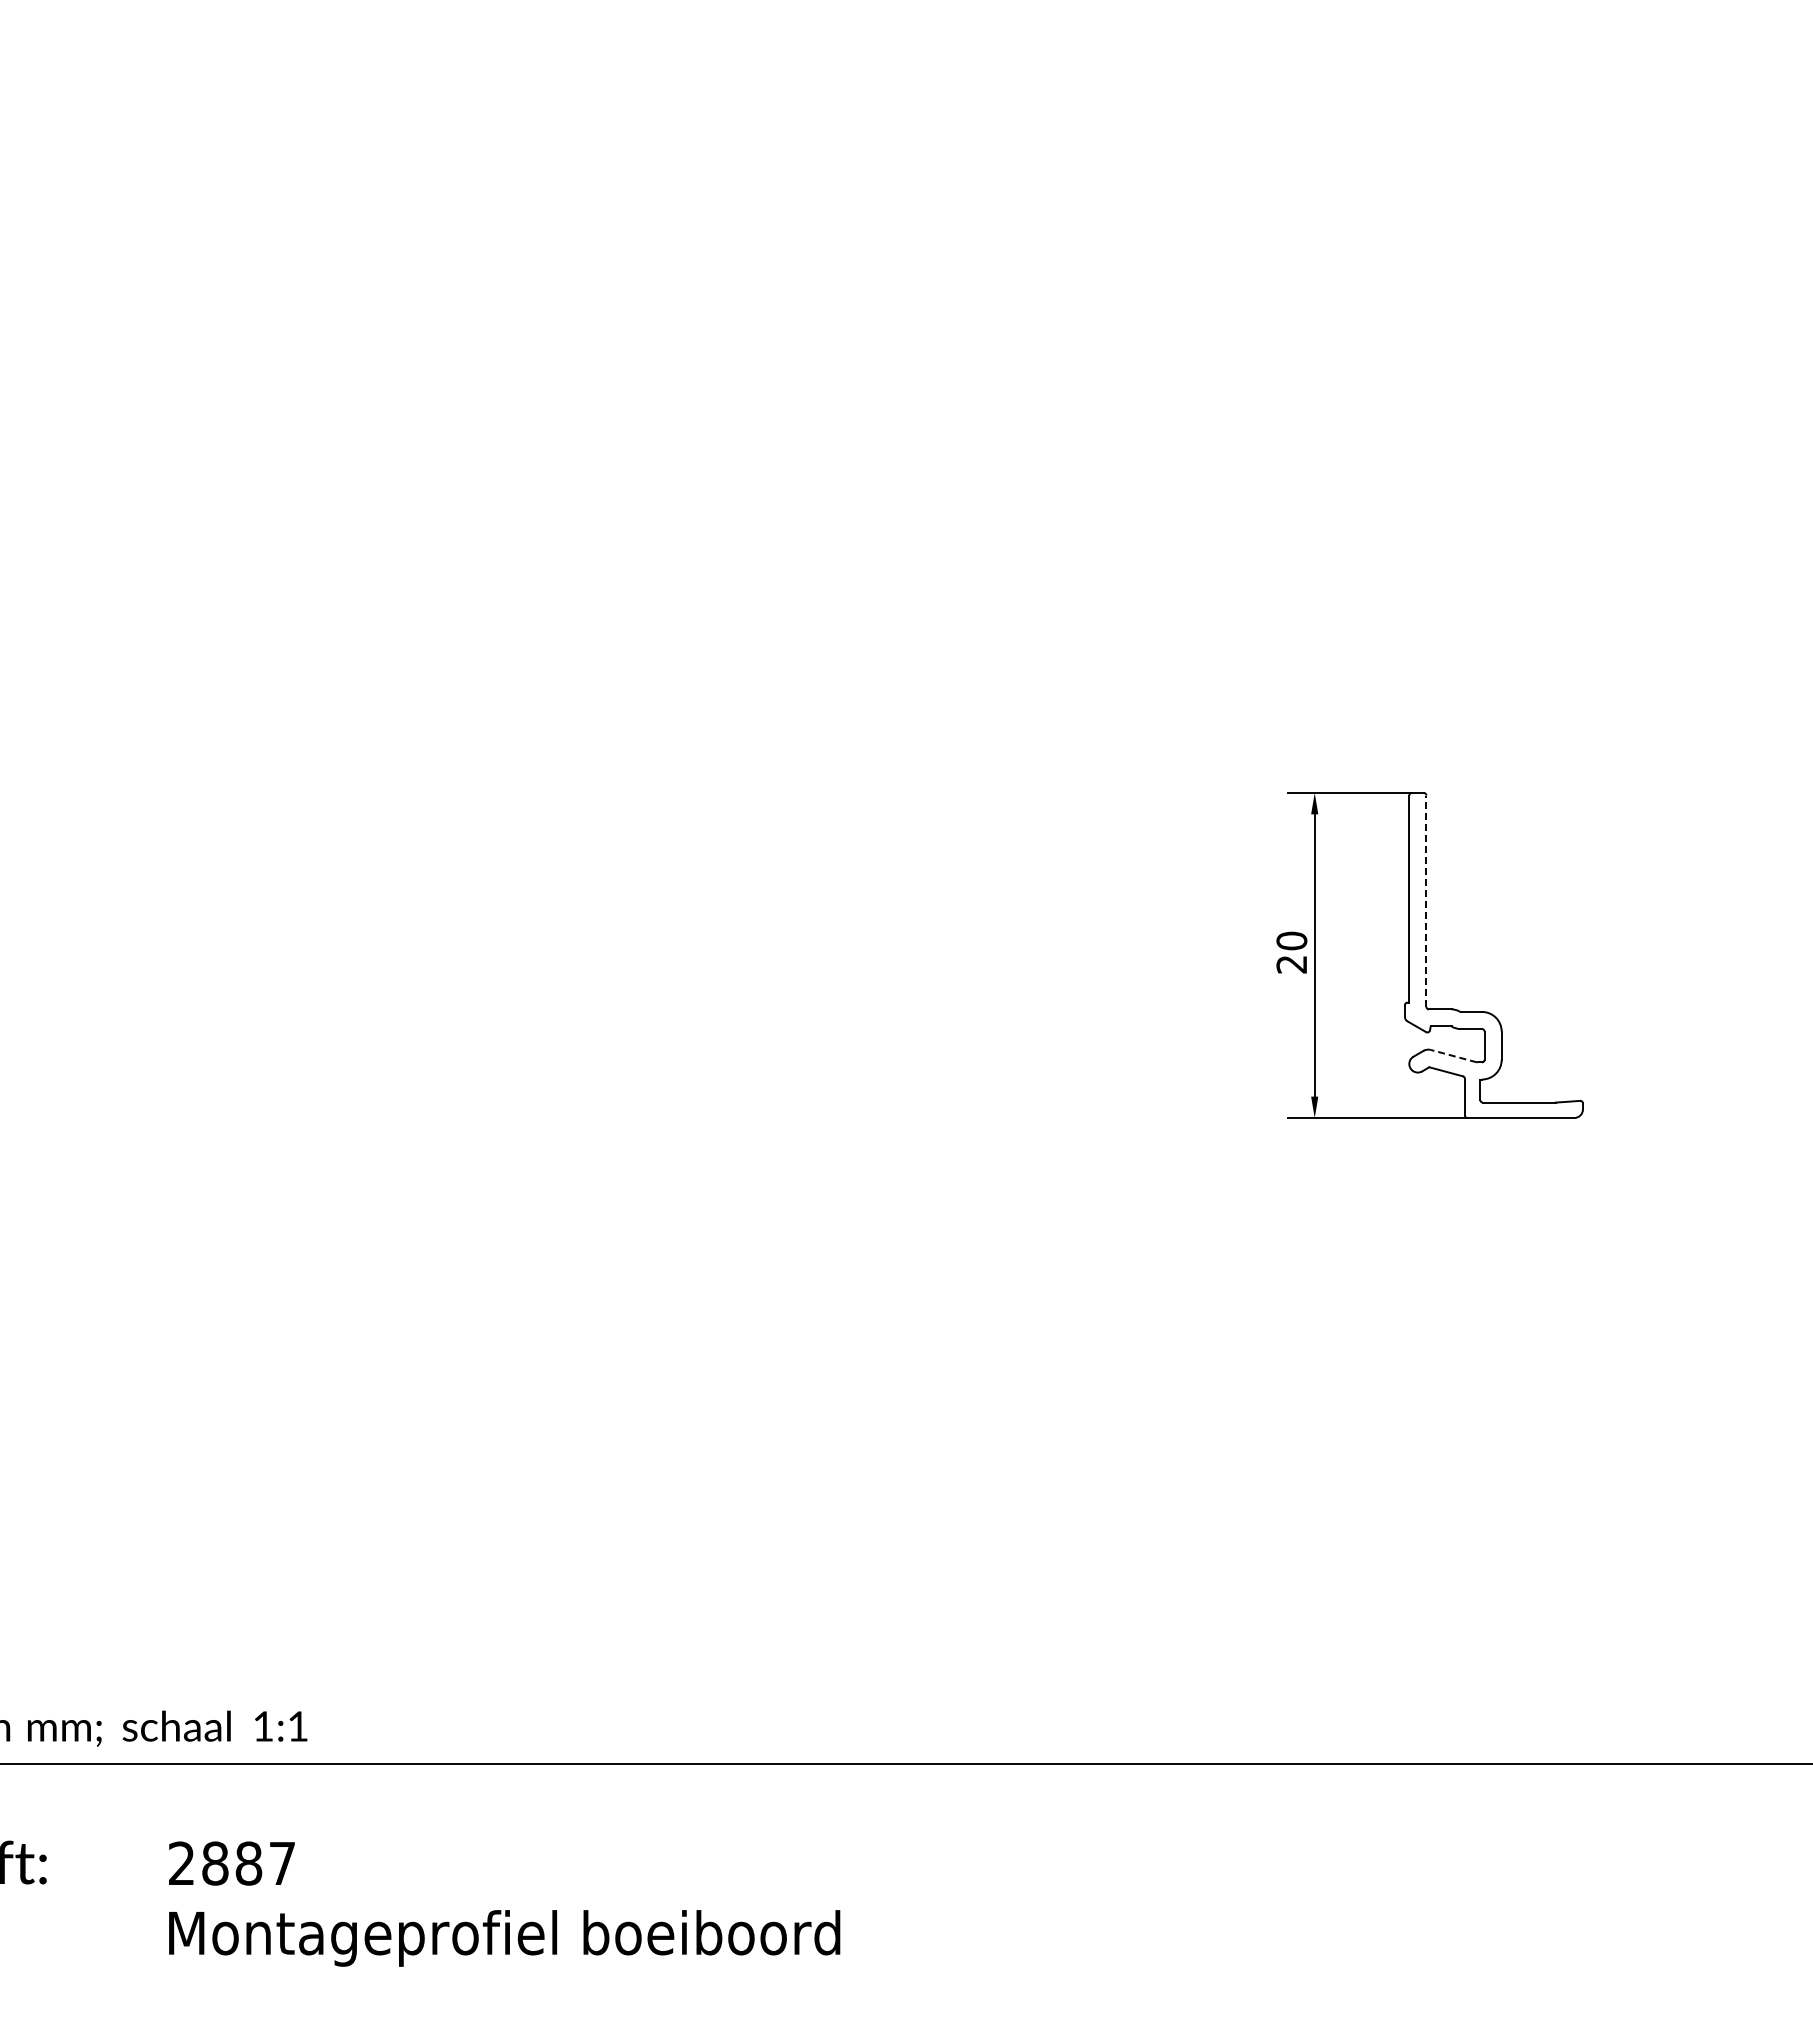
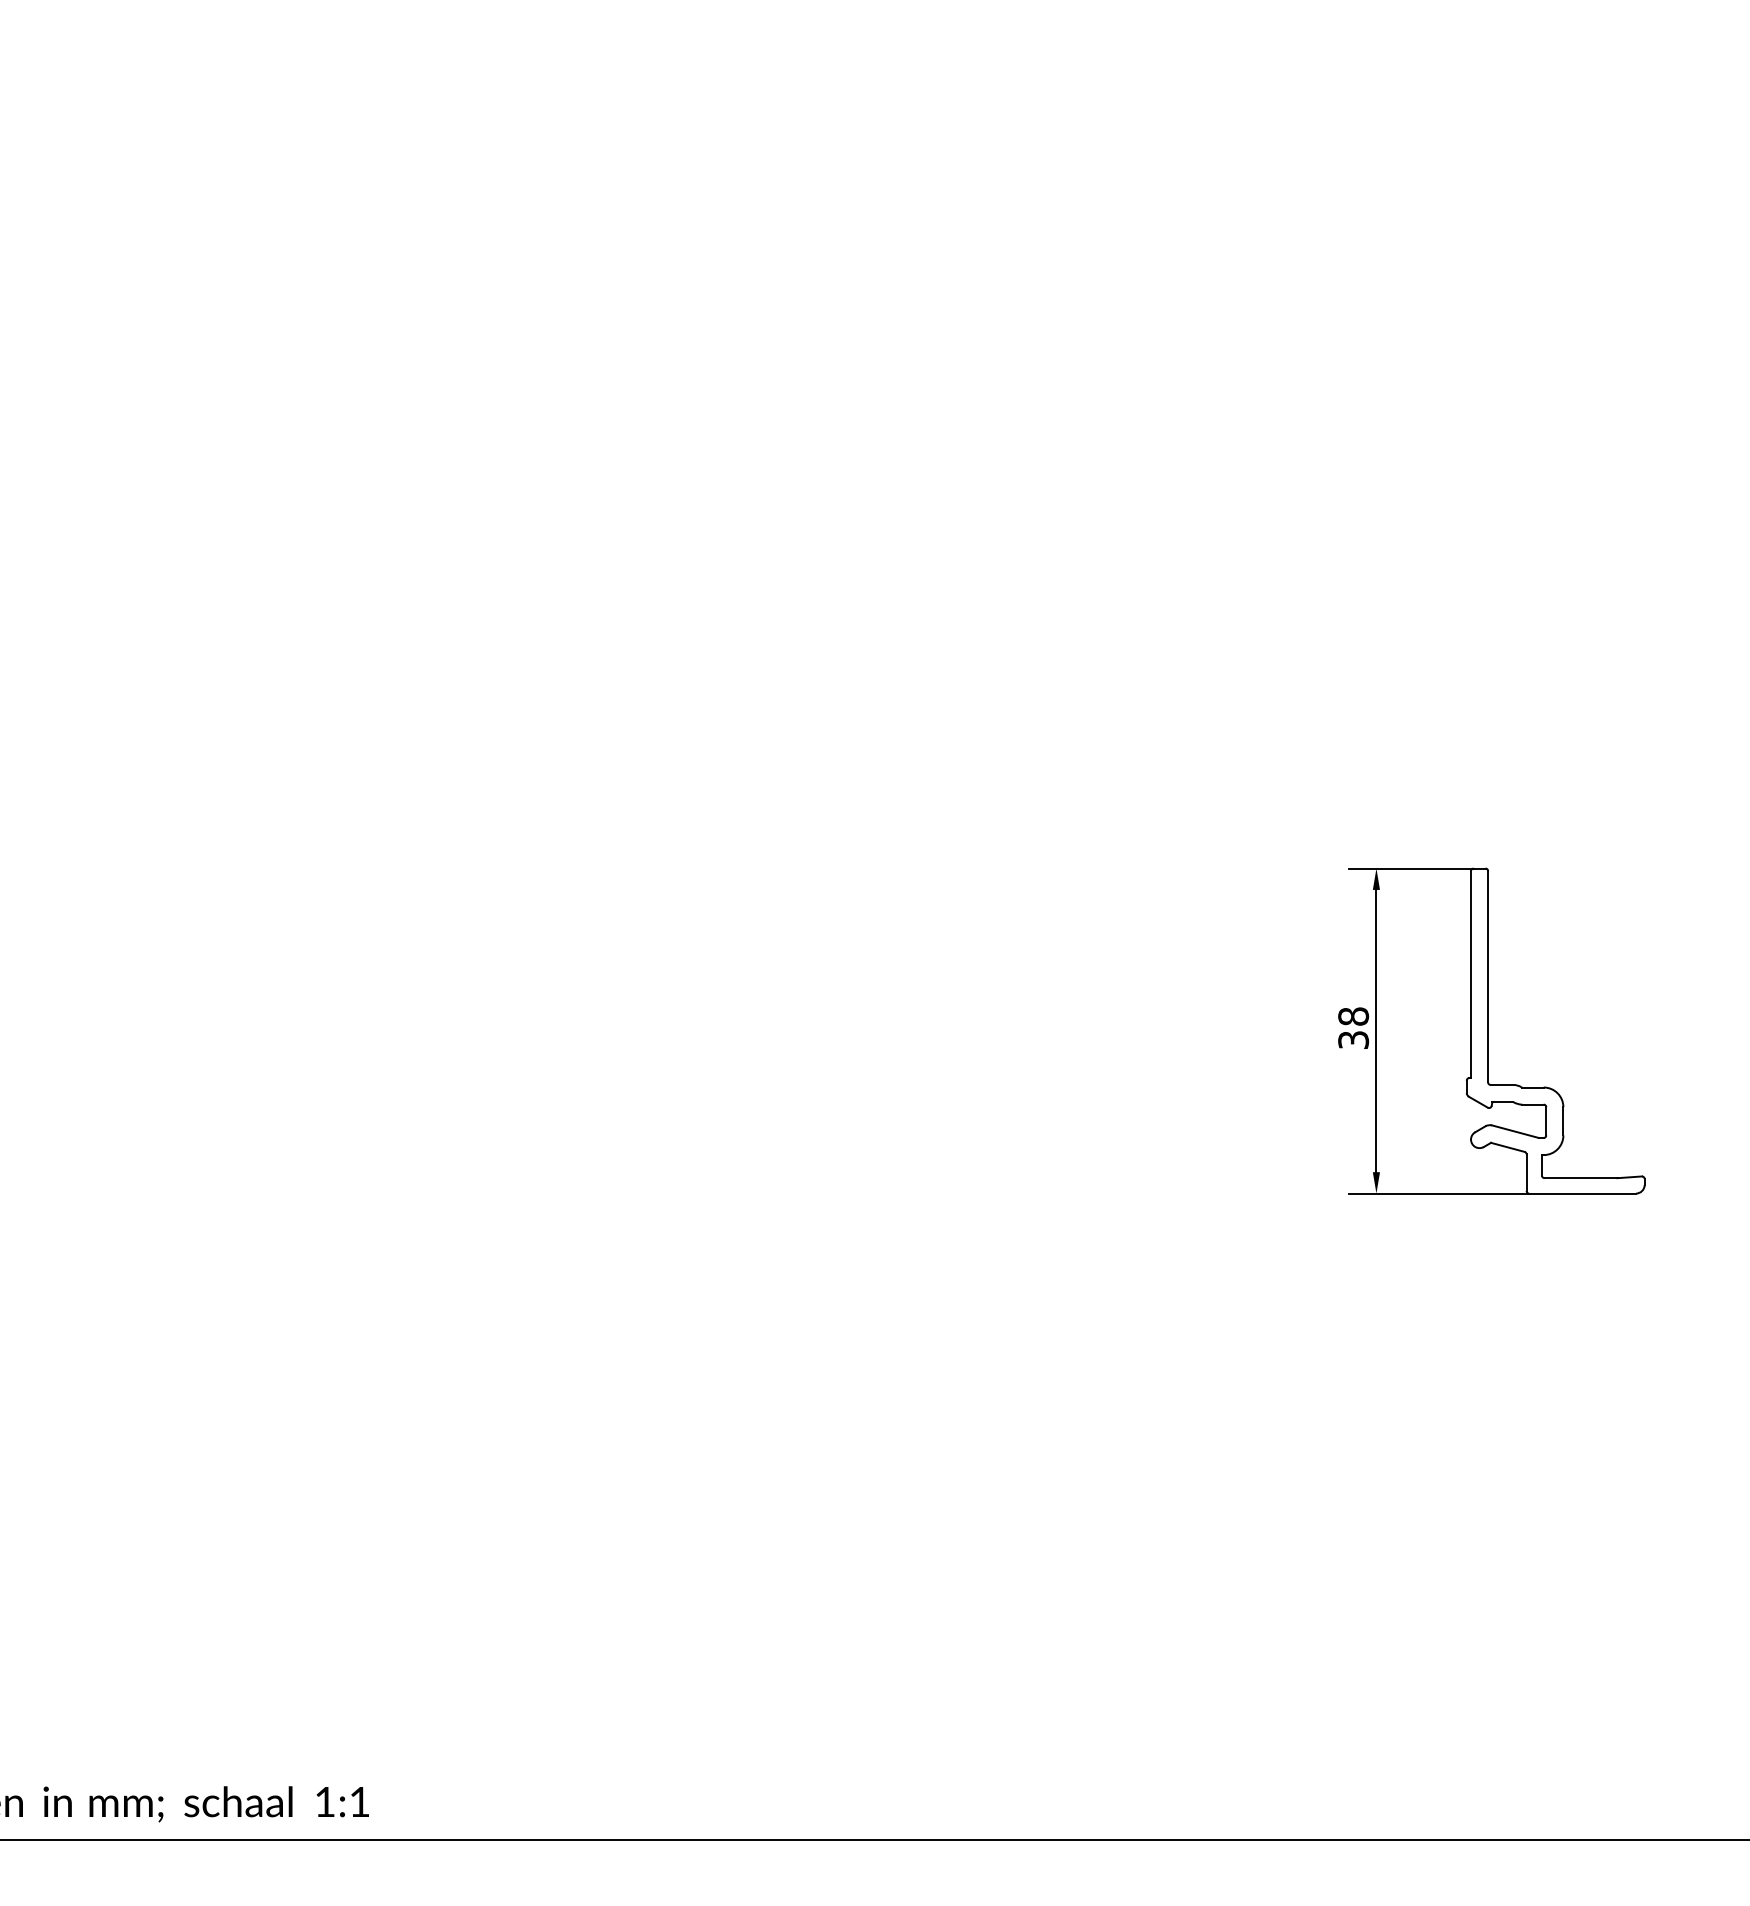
line: (1426, 901) -> (1488, 977), dashed -> solid
text: (1291, 952) -> (1353, 1028), 20 -> 38
line: (1453, 1055) -> (1515, 1131), dashed -> solid

